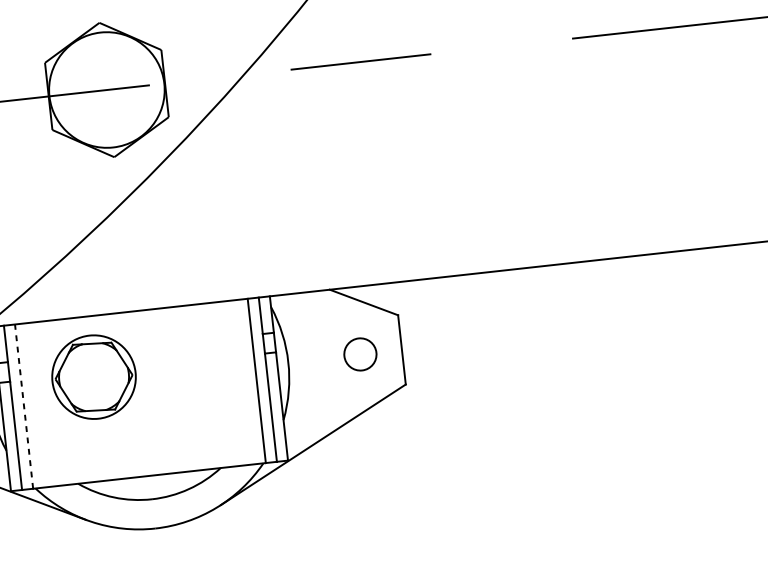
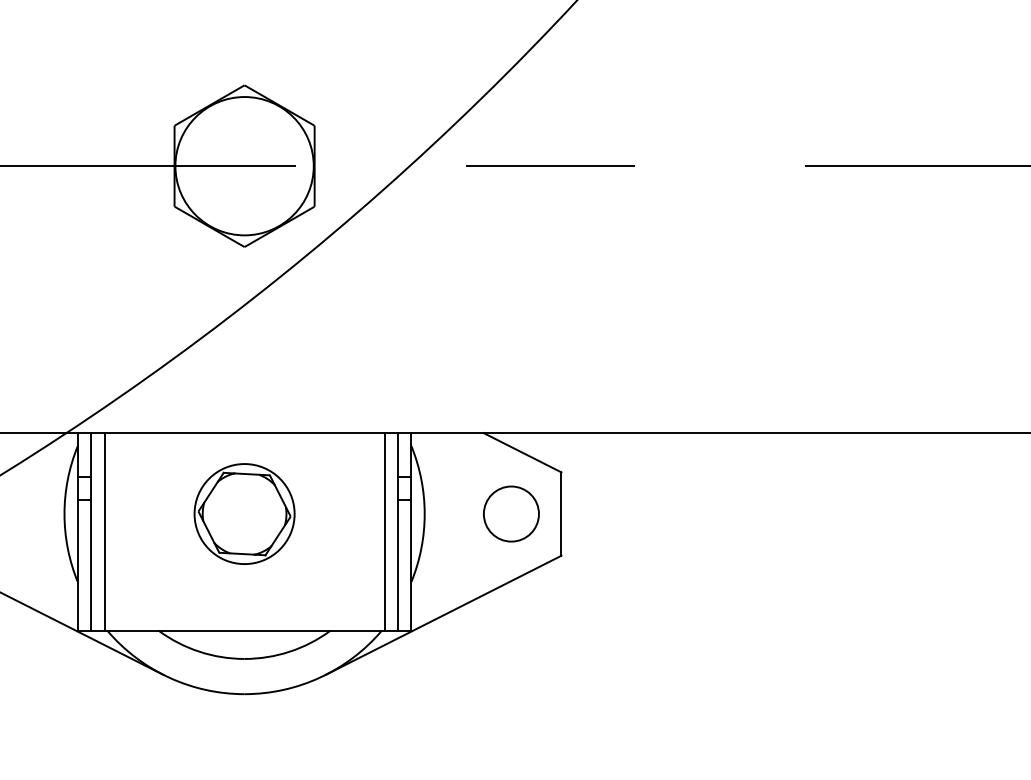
circle: (360, 354) -> (511, 513), size x1.43
part: (93, 376) -> (244, 513), moved
line: (24, 406) -> (104, 531), dashed -> solid

